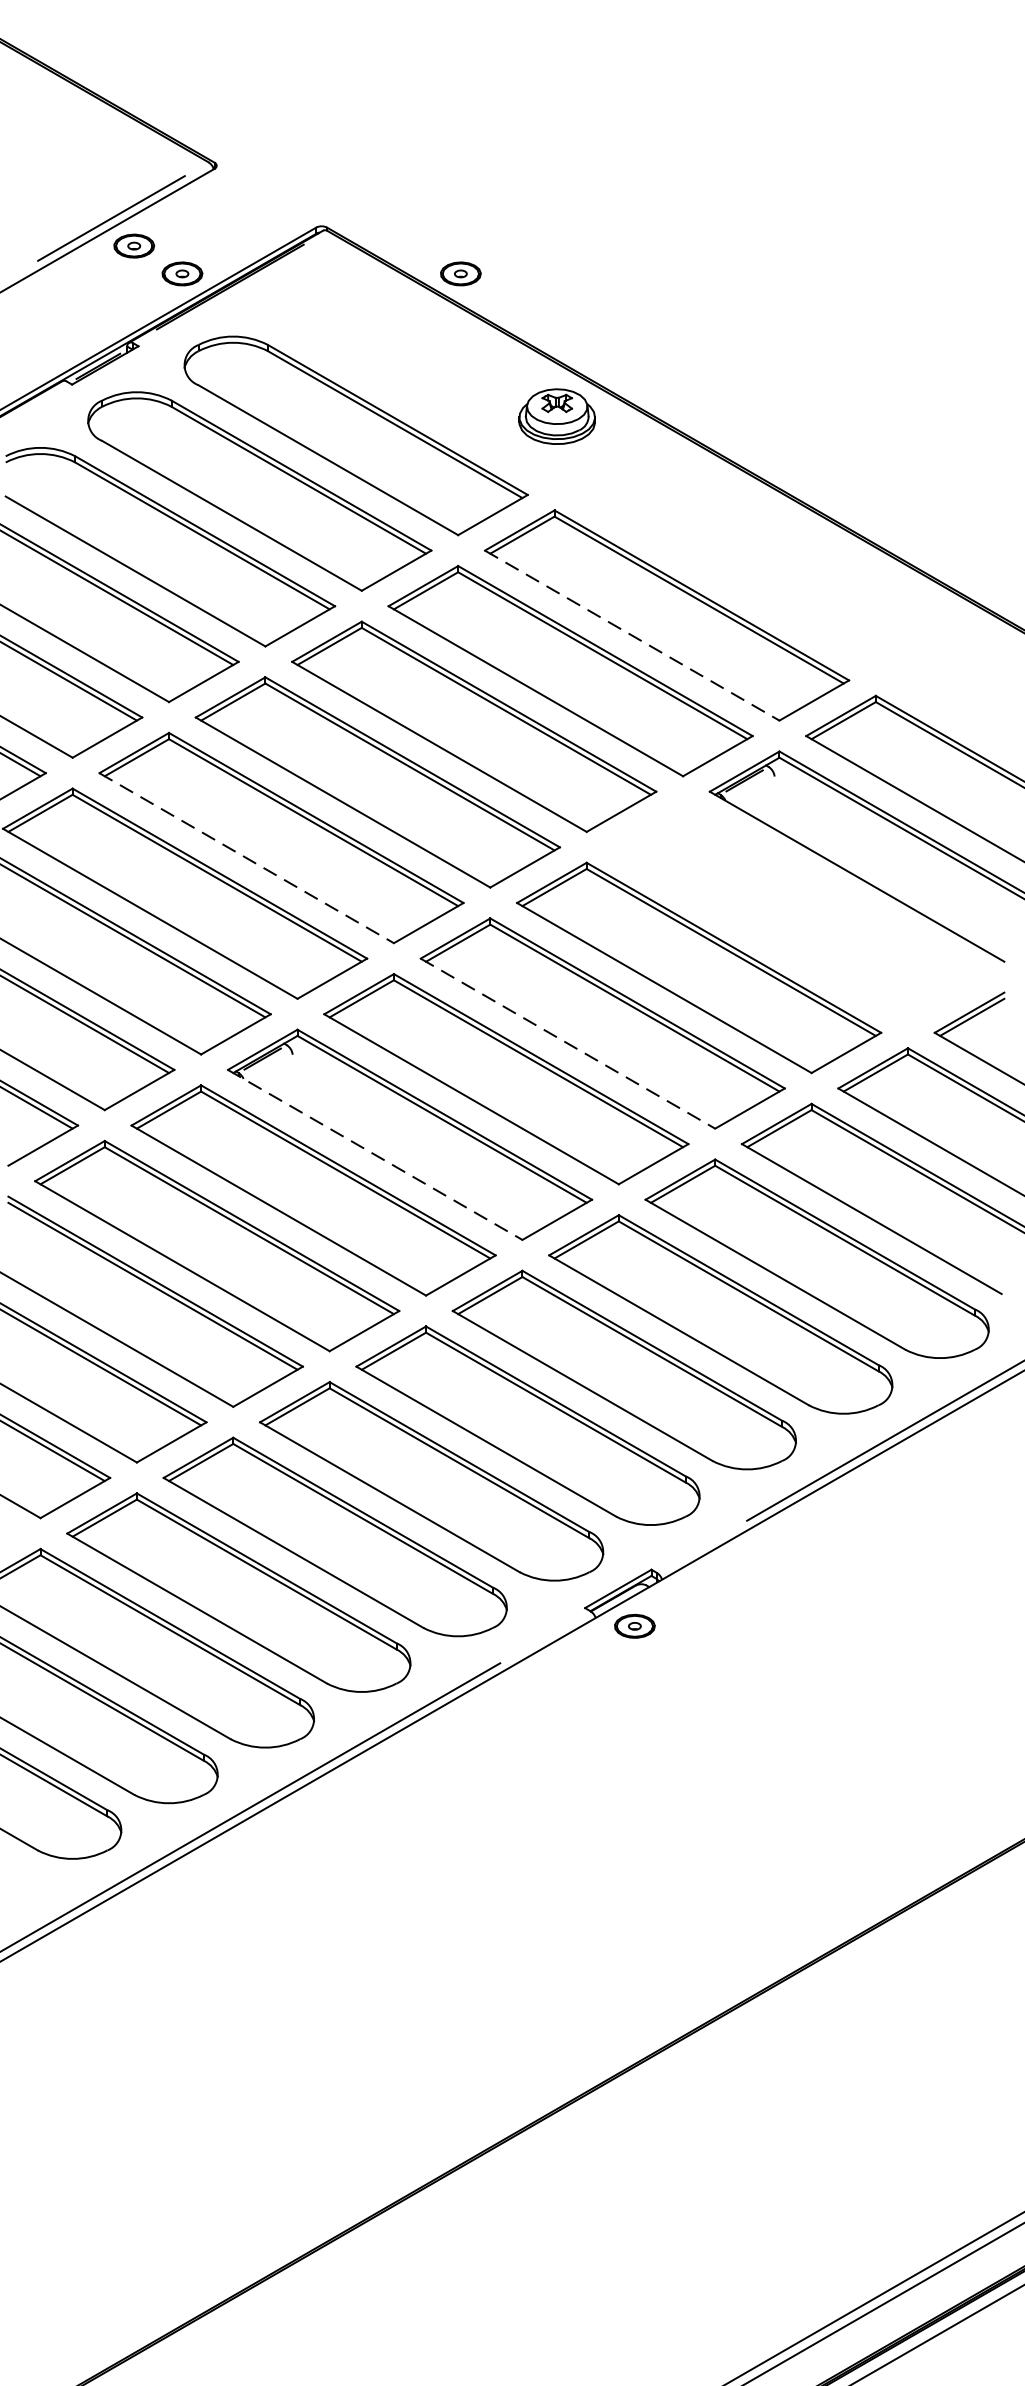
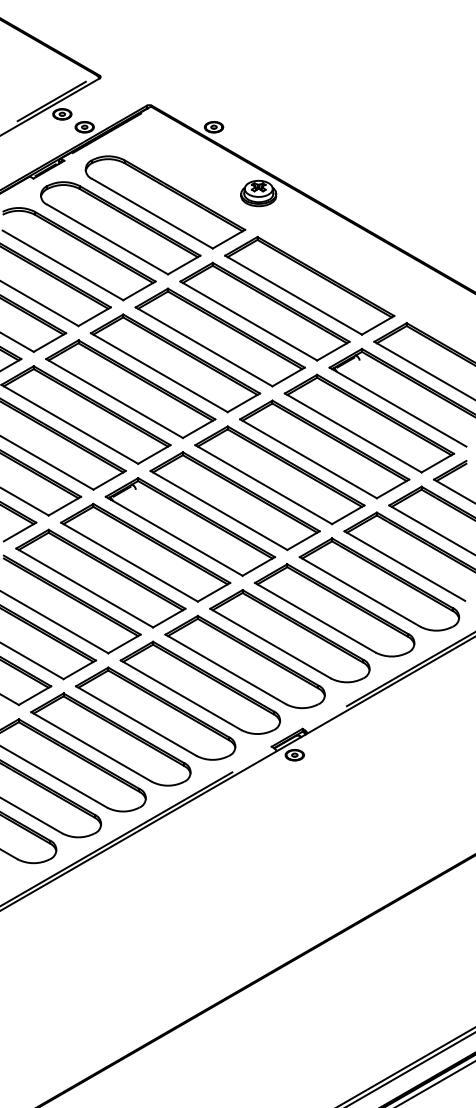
line: (632, 636) -> (293, 295), dashed -> solid
line: (246, 858) -> (114, 398), dashed -> solid
part: (795, 911) -> (369, 423), added
line: (567, 1043) -> (263, 484), dashed -> solid
line: (375, 1155) -> (174, 536), dashed -> solid

